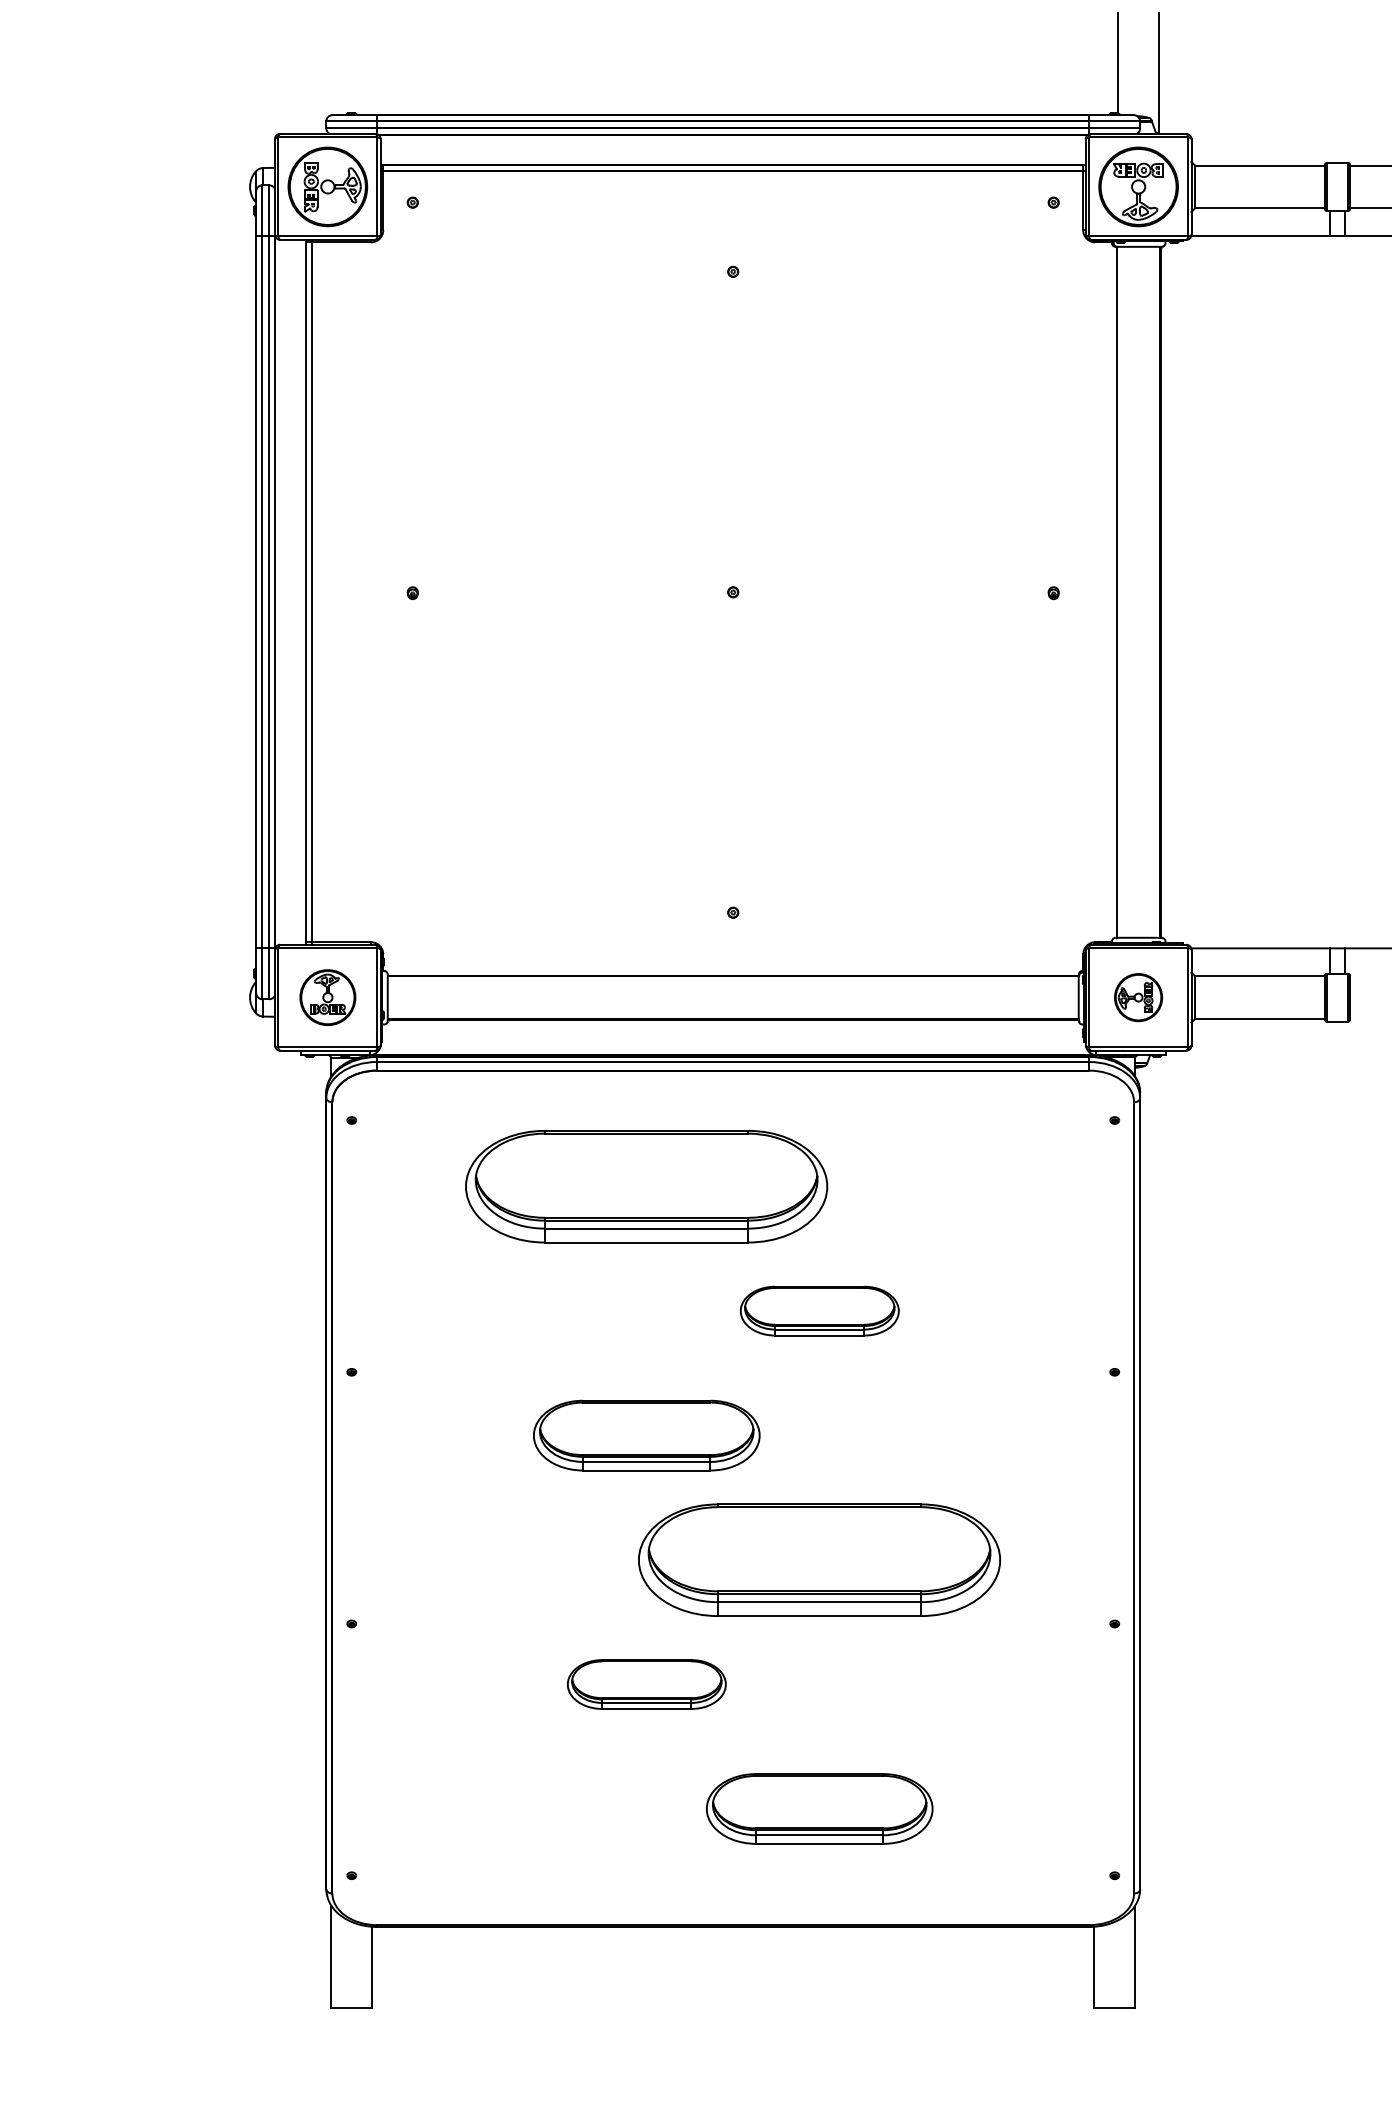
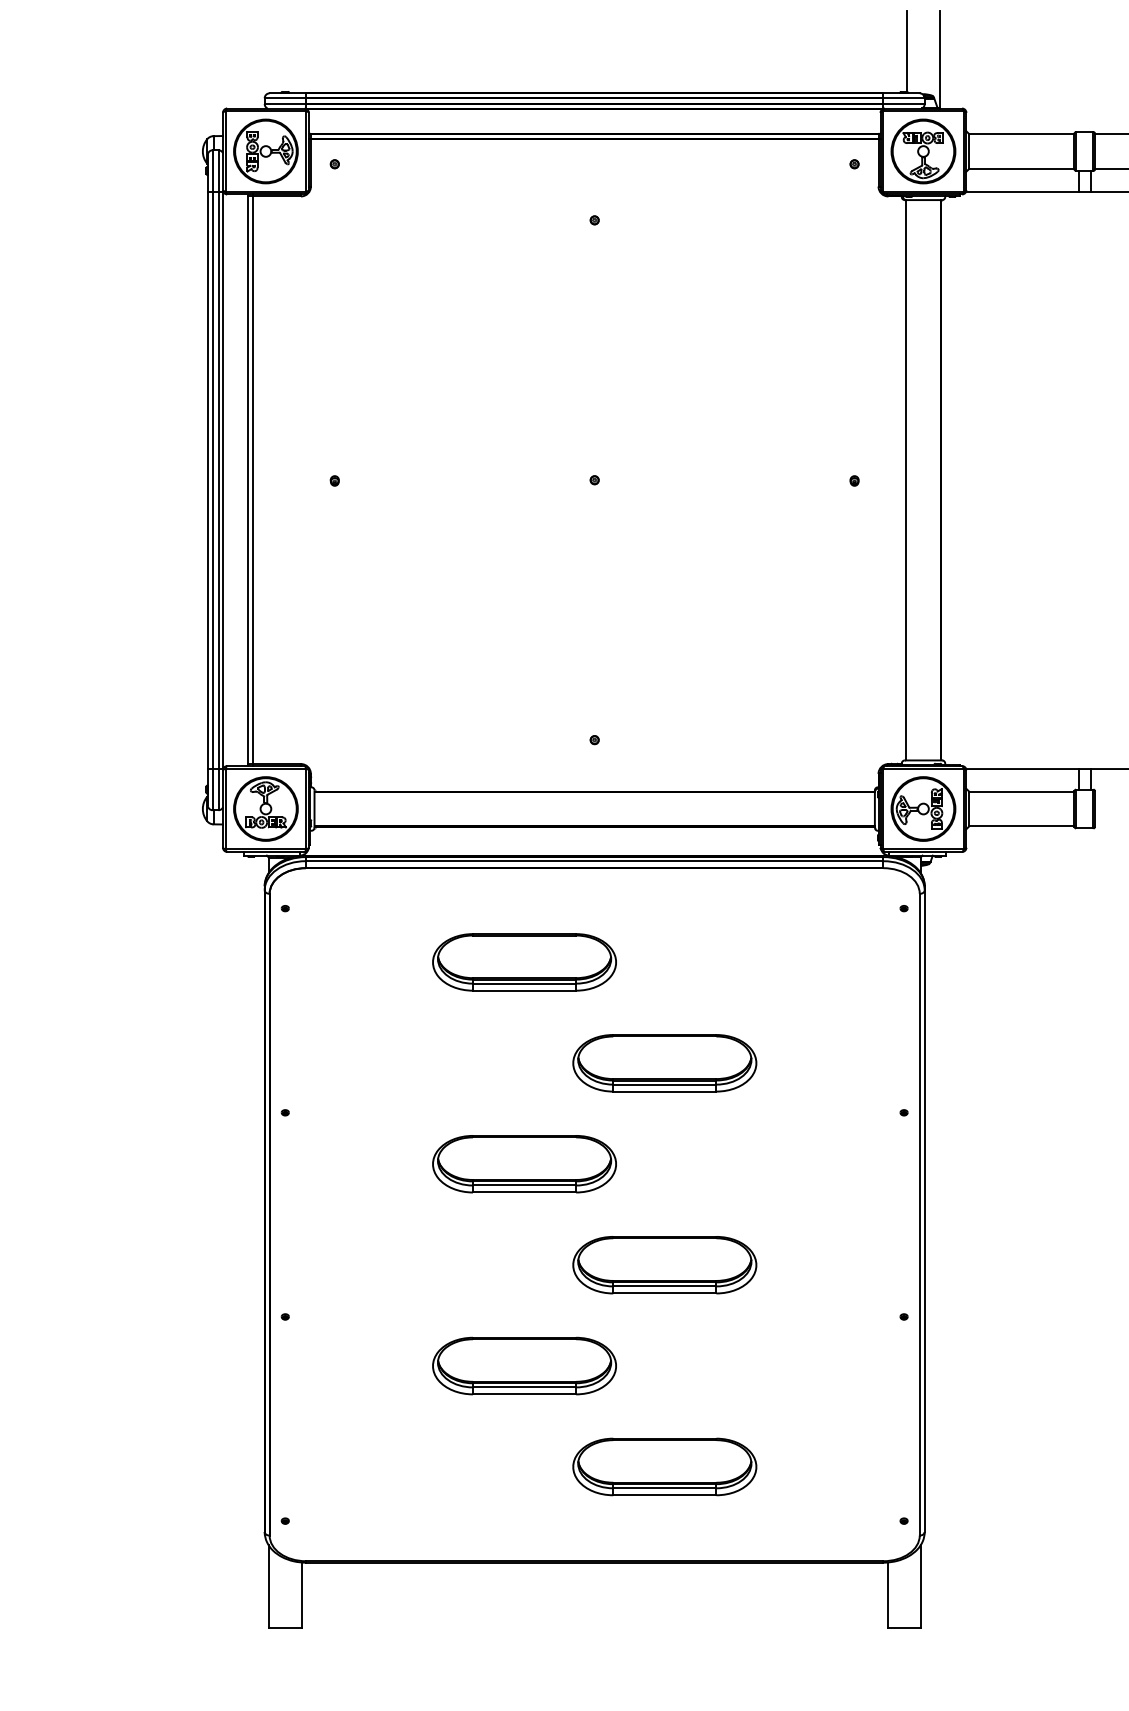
part: (327, 997) -> (265, 808), size x1.43
part: (1138, 997) -> (923, 808), size x1.67
part: (646, 1186) -> (524, 962), size x0.62
part: (819, 1310) -> (664, 1062), size x1.43
part: (819, 1559) -> (664, 1264), size x0.62
part: (646, 1684) -> (524, 1366), size x1.43

